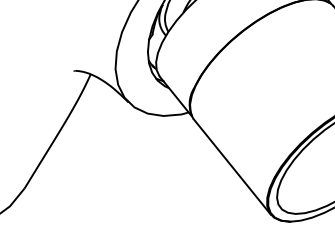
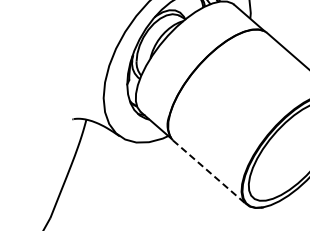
line: (231, 166) -> (209, 172), solid -> dashed

